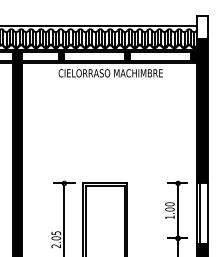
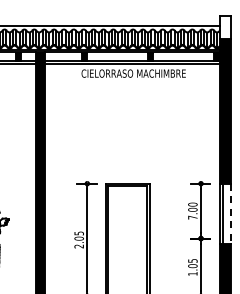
line: (208, 214) -> (231, 214), solid -> dashed
text: (169, 217) -> (192, 217), 1.00 -> 7.00

